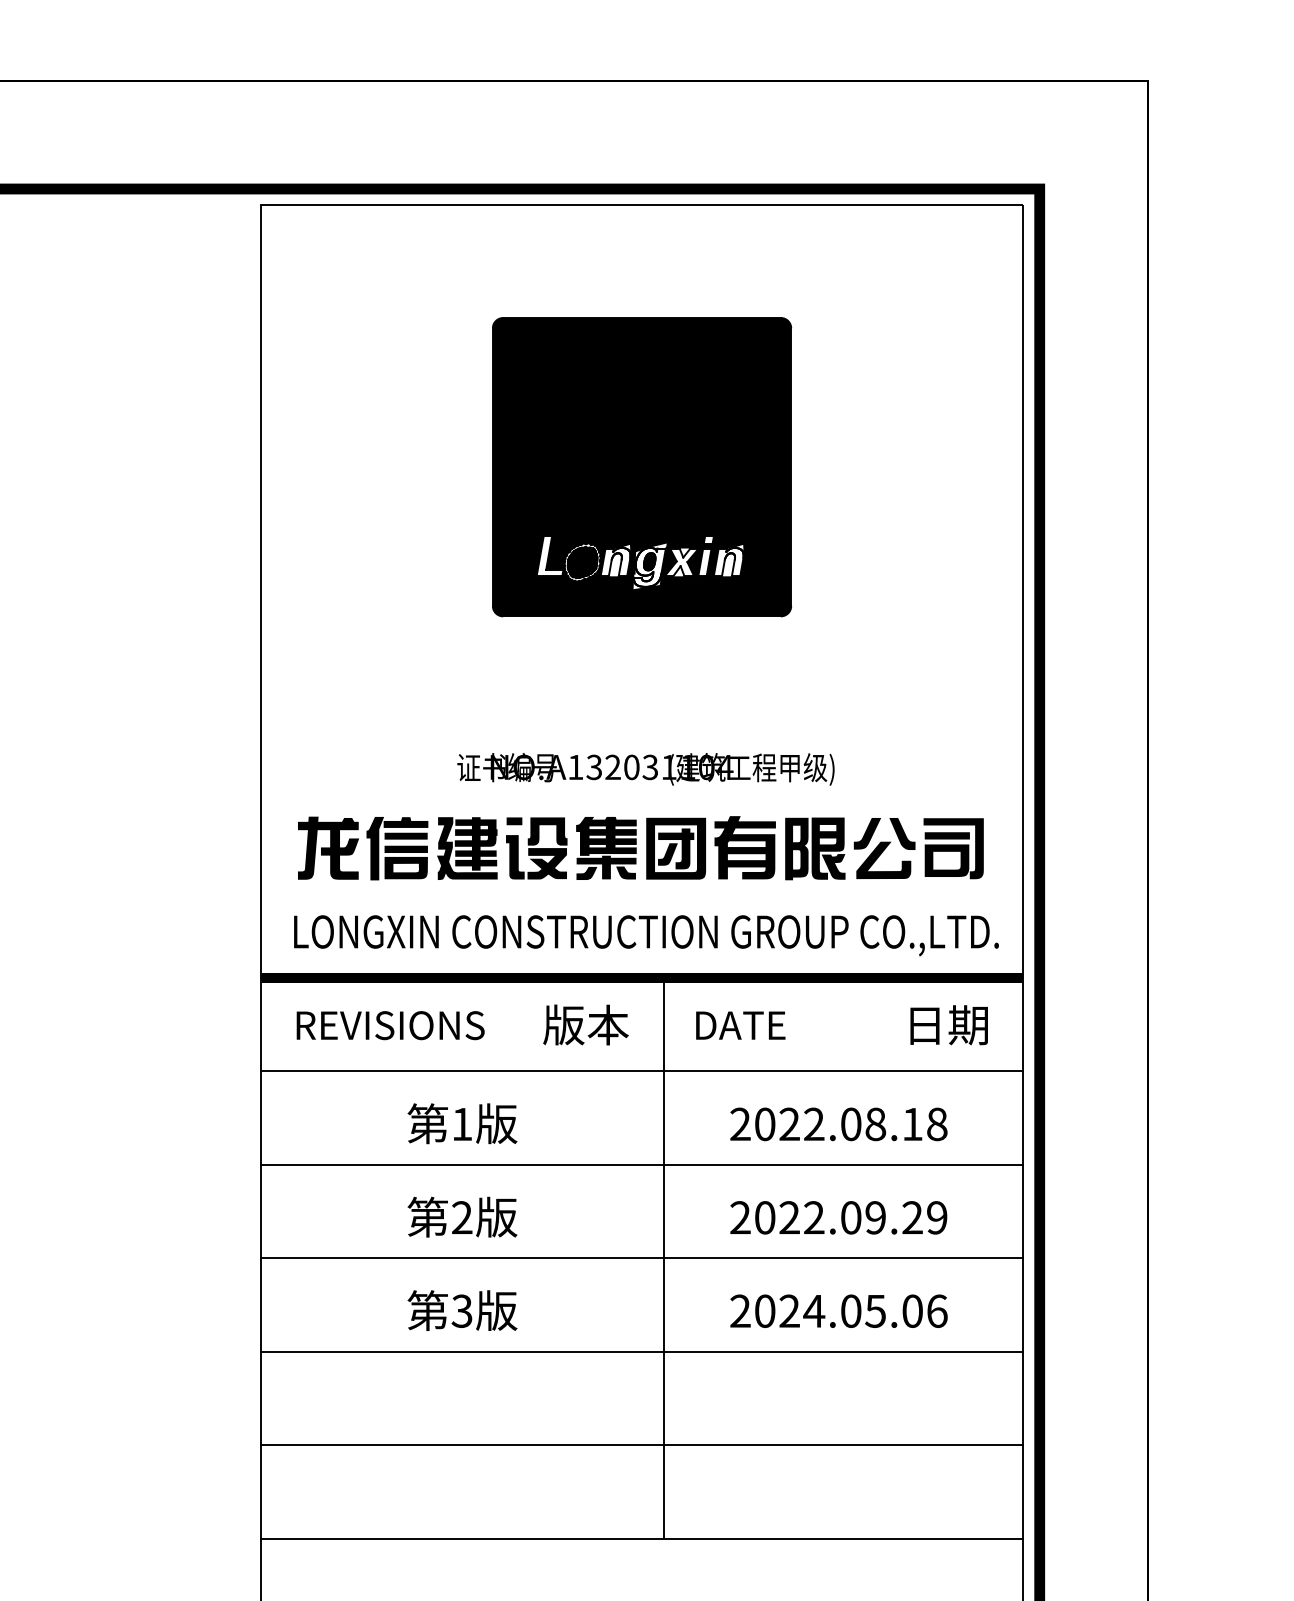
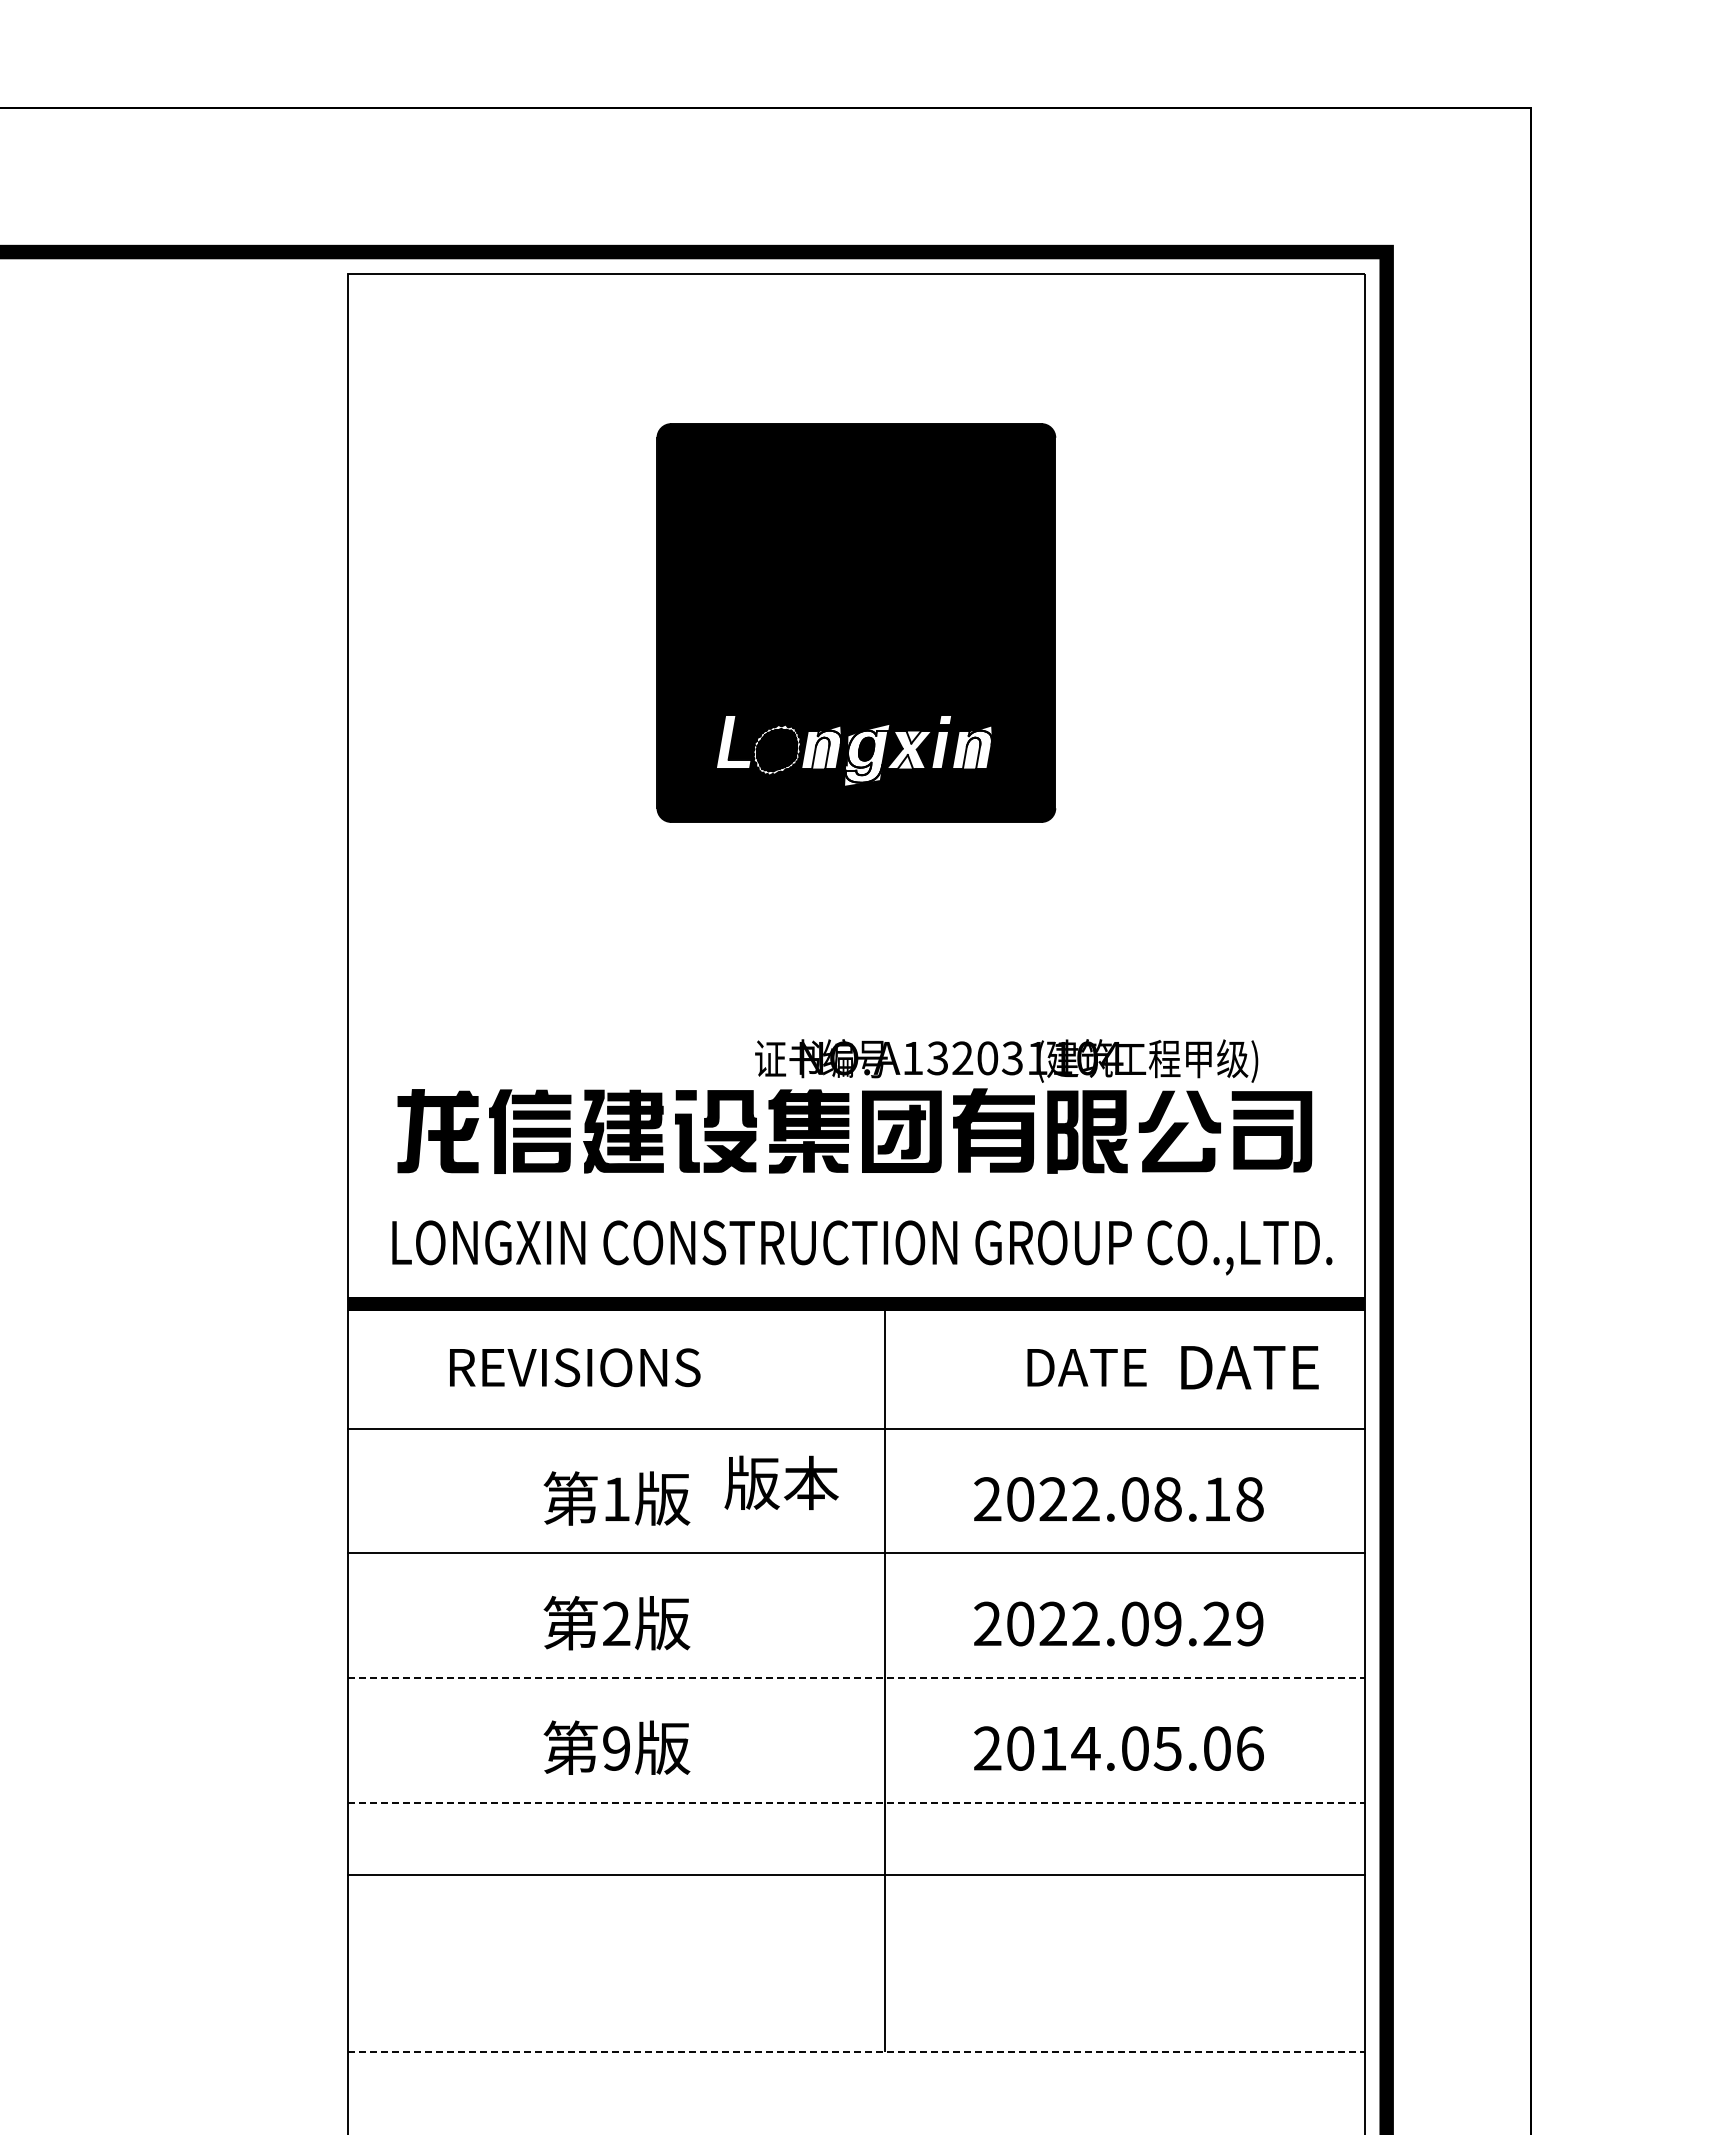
text: (645, 769) -> (1006, 1060), moved
text: (585, 1024) -> (781, 1482), moved
text: (390, 1025) -> (575, 1367), moved
text: (740, 1025) -> (1086, 1367), moved
text: (936, 1025) -> (1249, 1367), 日期 -> DATE
line: (642, 1258) -> (856, 1678), solid -> dashed
text: (461, 1311) -> (615, 1748), 3 -> 9
text: (789, 1311) -> (1052, 1748), 2024.05.06 -> 2014.05.06
line: (642, 1351) -> (856, 1802), solid -> dashed
line: (642, 1445) -> (856, 1875), moved
line: (642, 1538) -> (856, 2051), solid -> dashed

